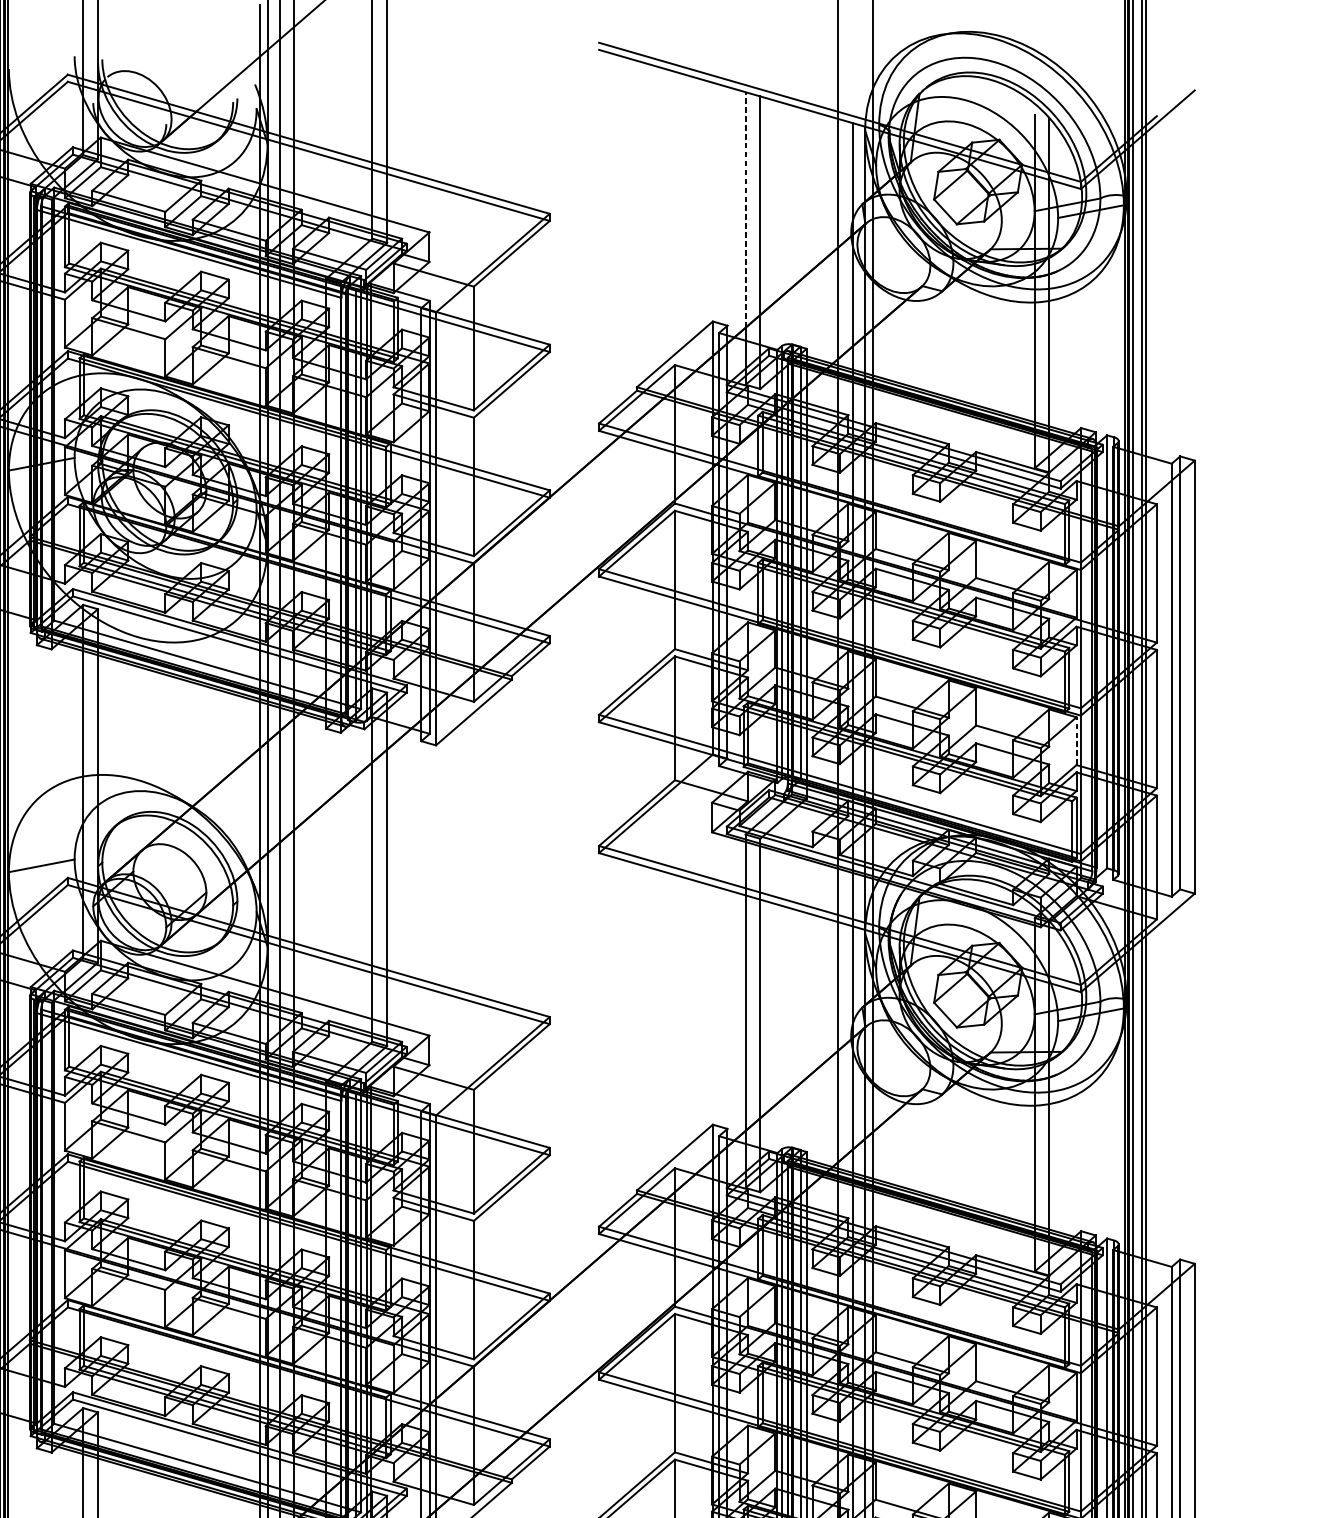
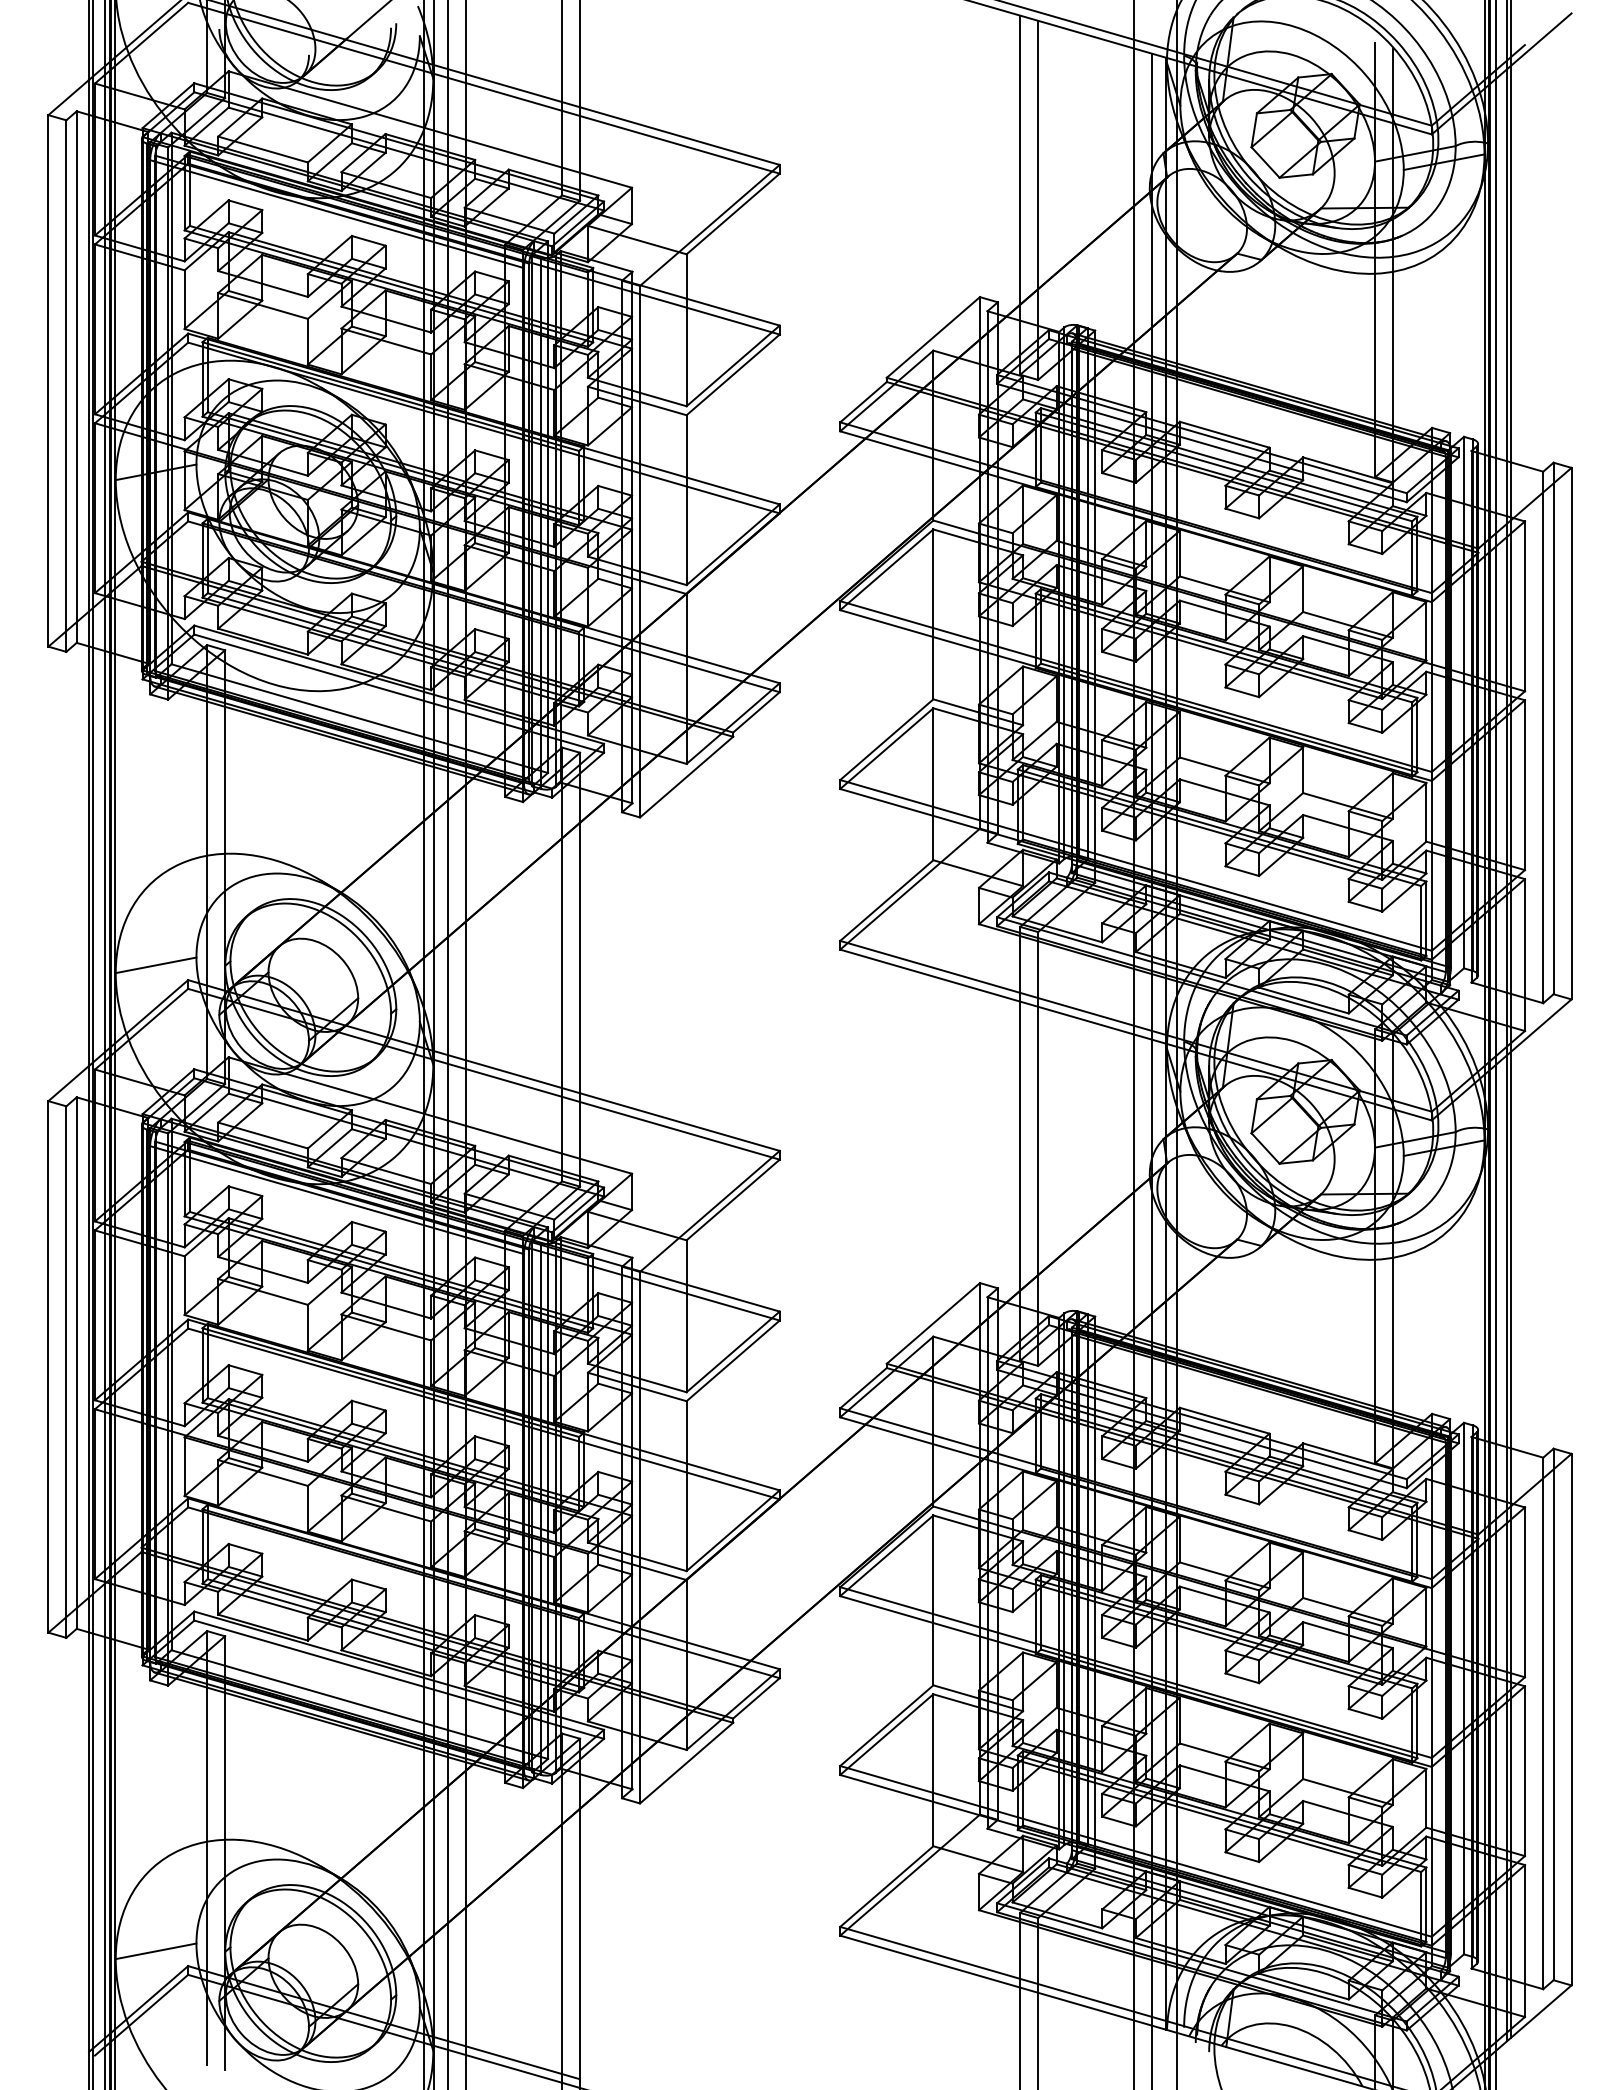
line: (745, 210) -> (1020, 160), dashed -> solid
line: (1076, 740) -> (1426, 811), dashed -> solid

